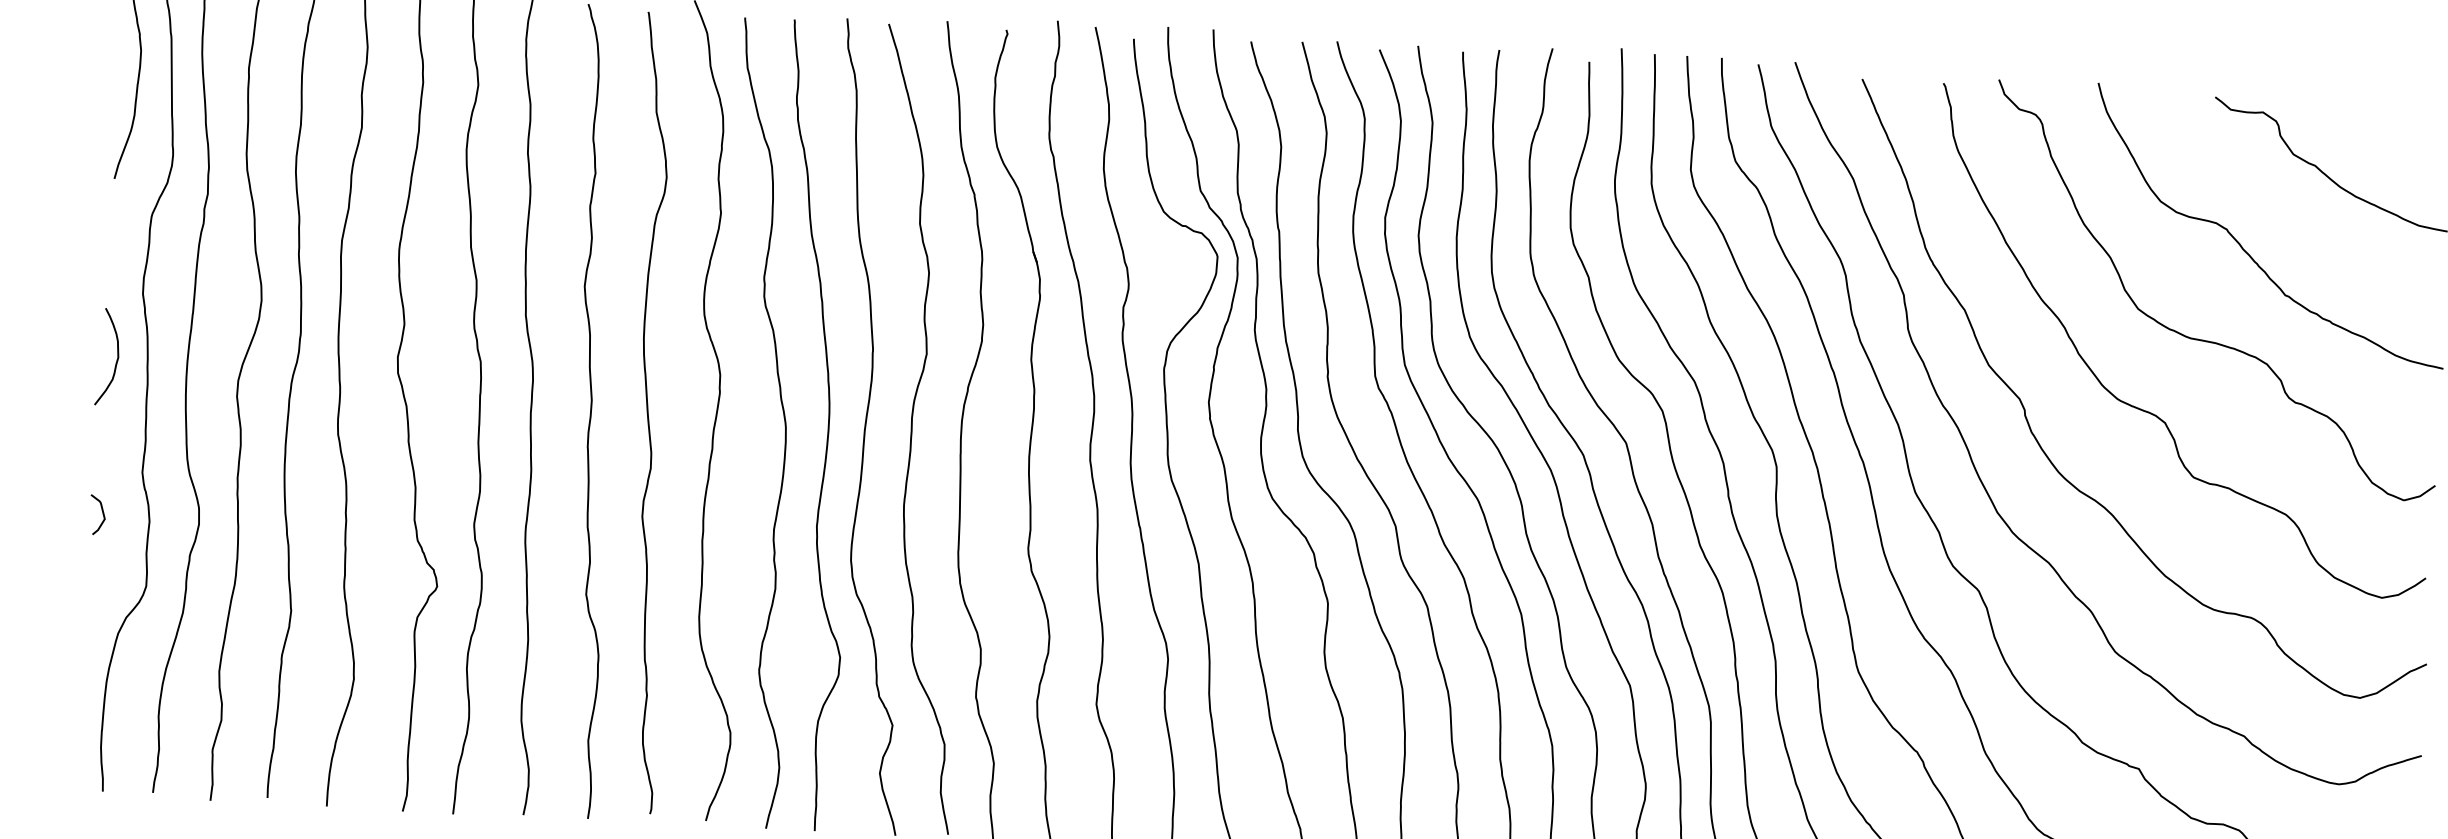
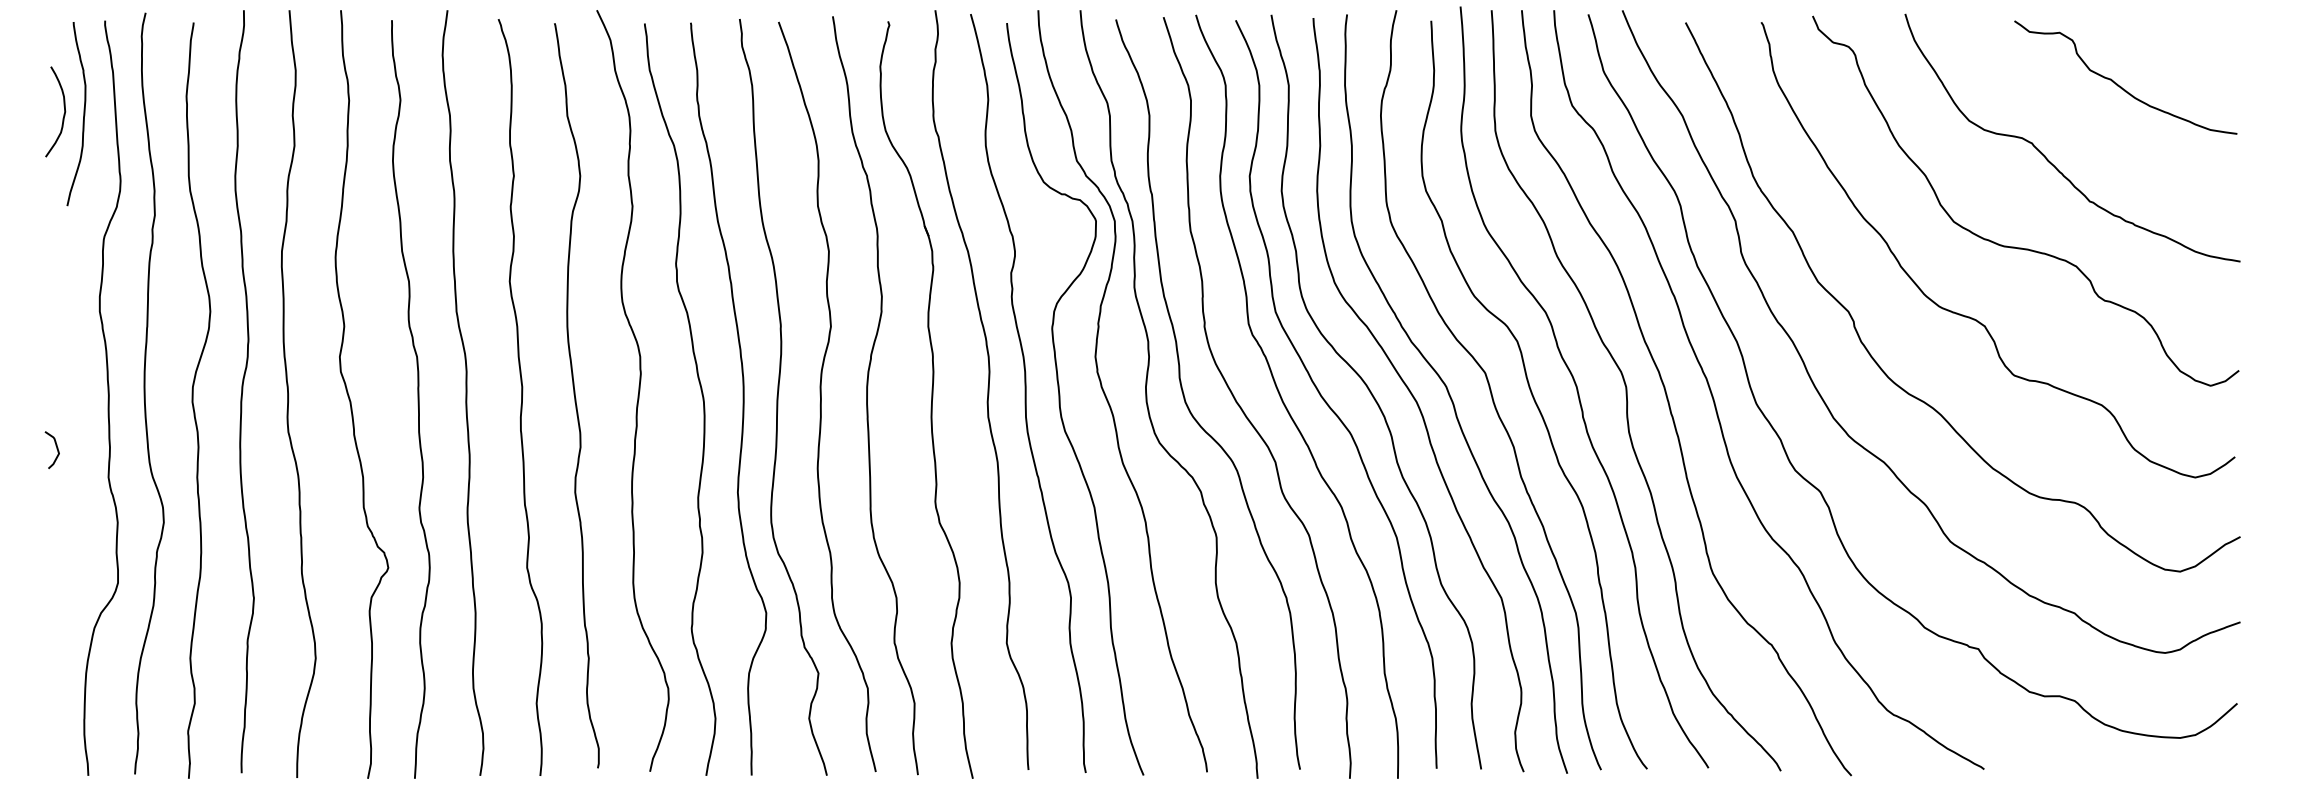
curve: (116, 360) -> (63, 114), moved
curve: (102, 514) -> (56, 449), moved

